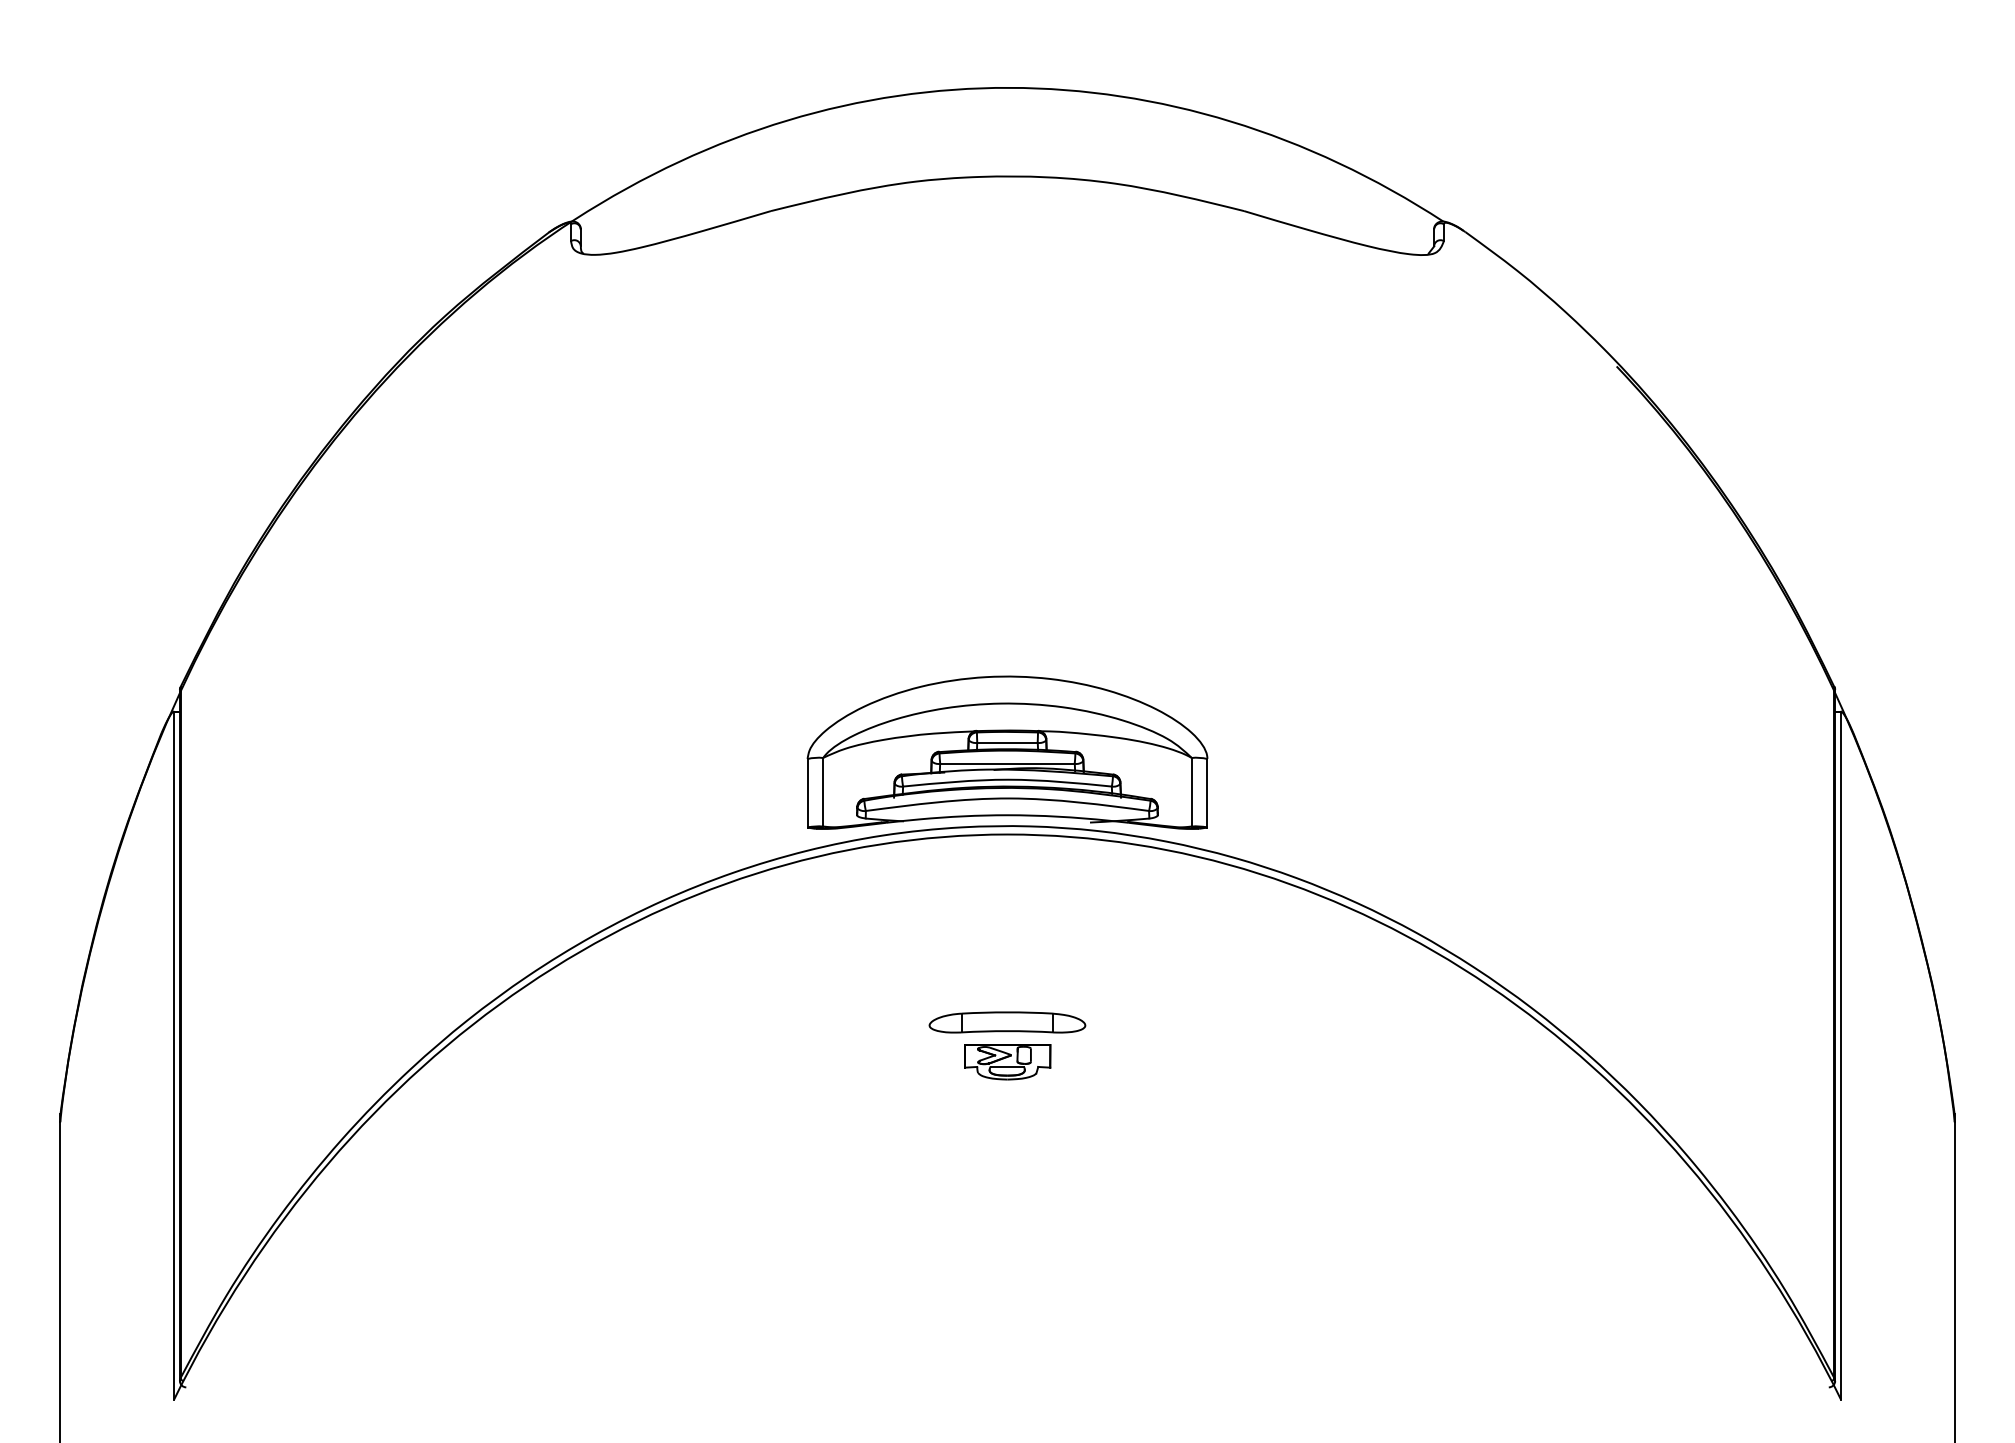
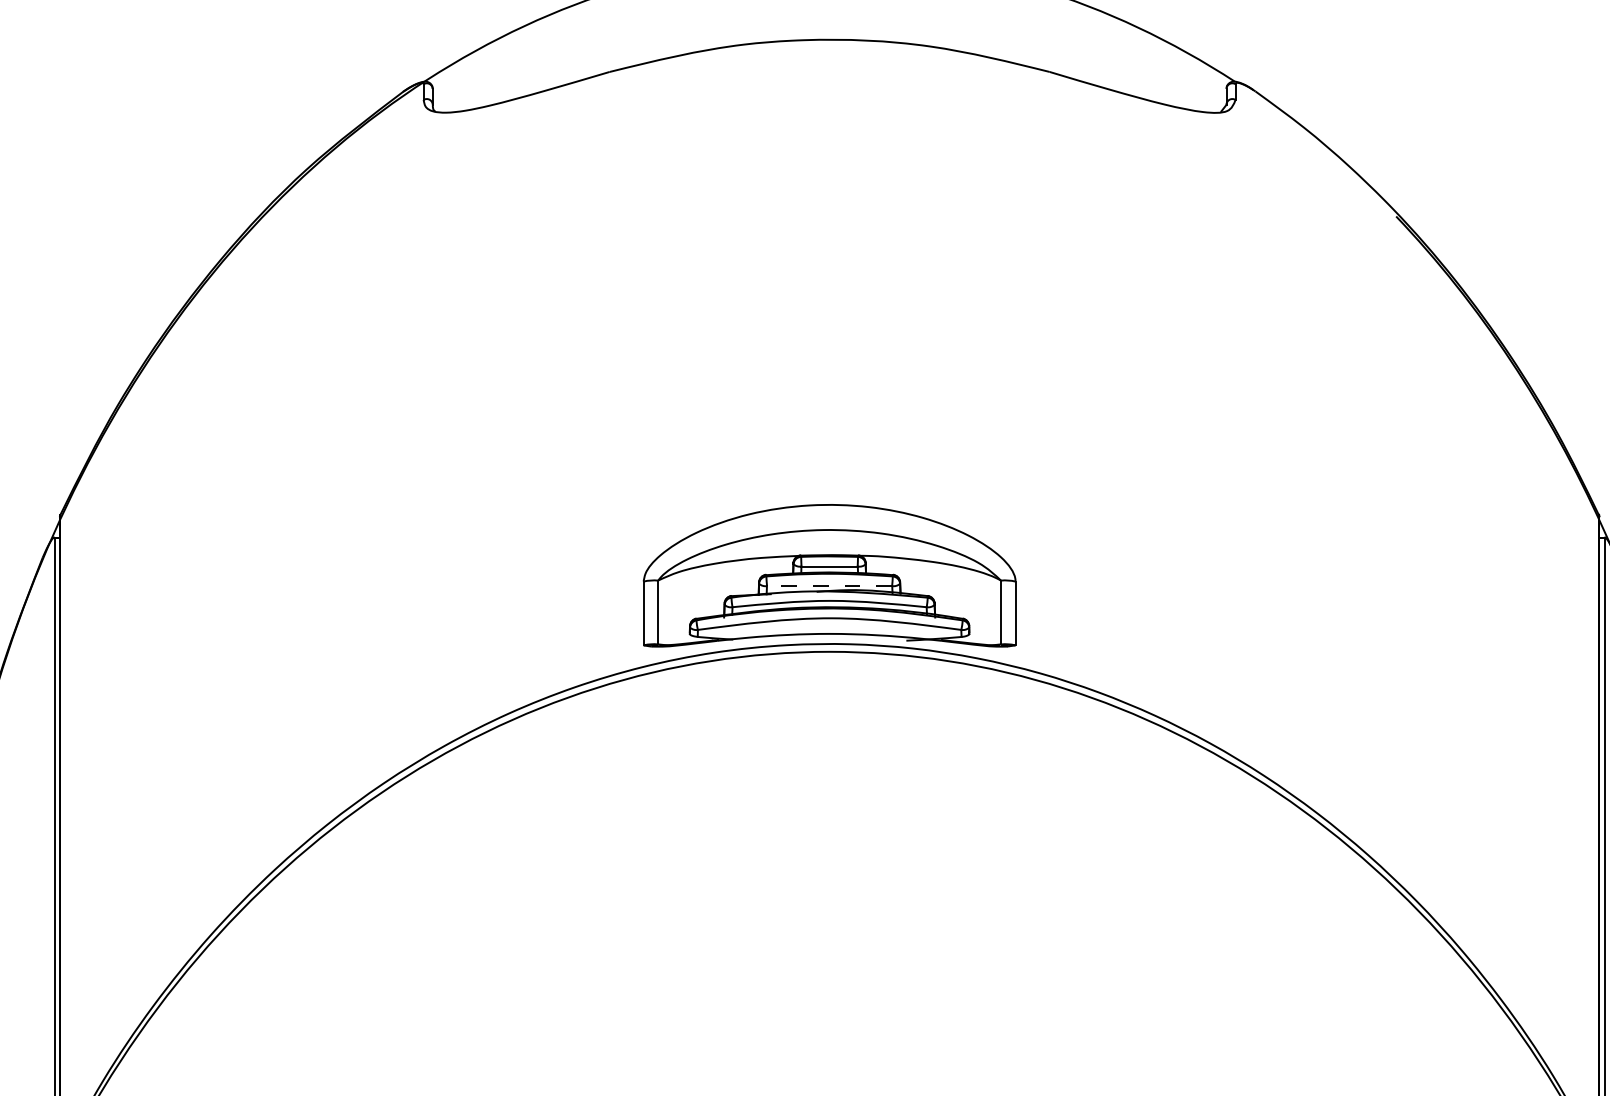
line: (1006, 763) -> (828, 585), solid -> dashed
part: (1007, 1022) -> (829, 826), removed
part: (1007, 1062) -> (829, 863), removed

